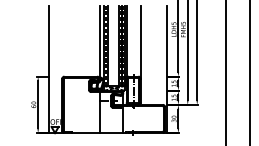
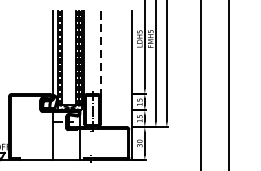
line: (140, 43) -> (100, 55), solid -> dashed

